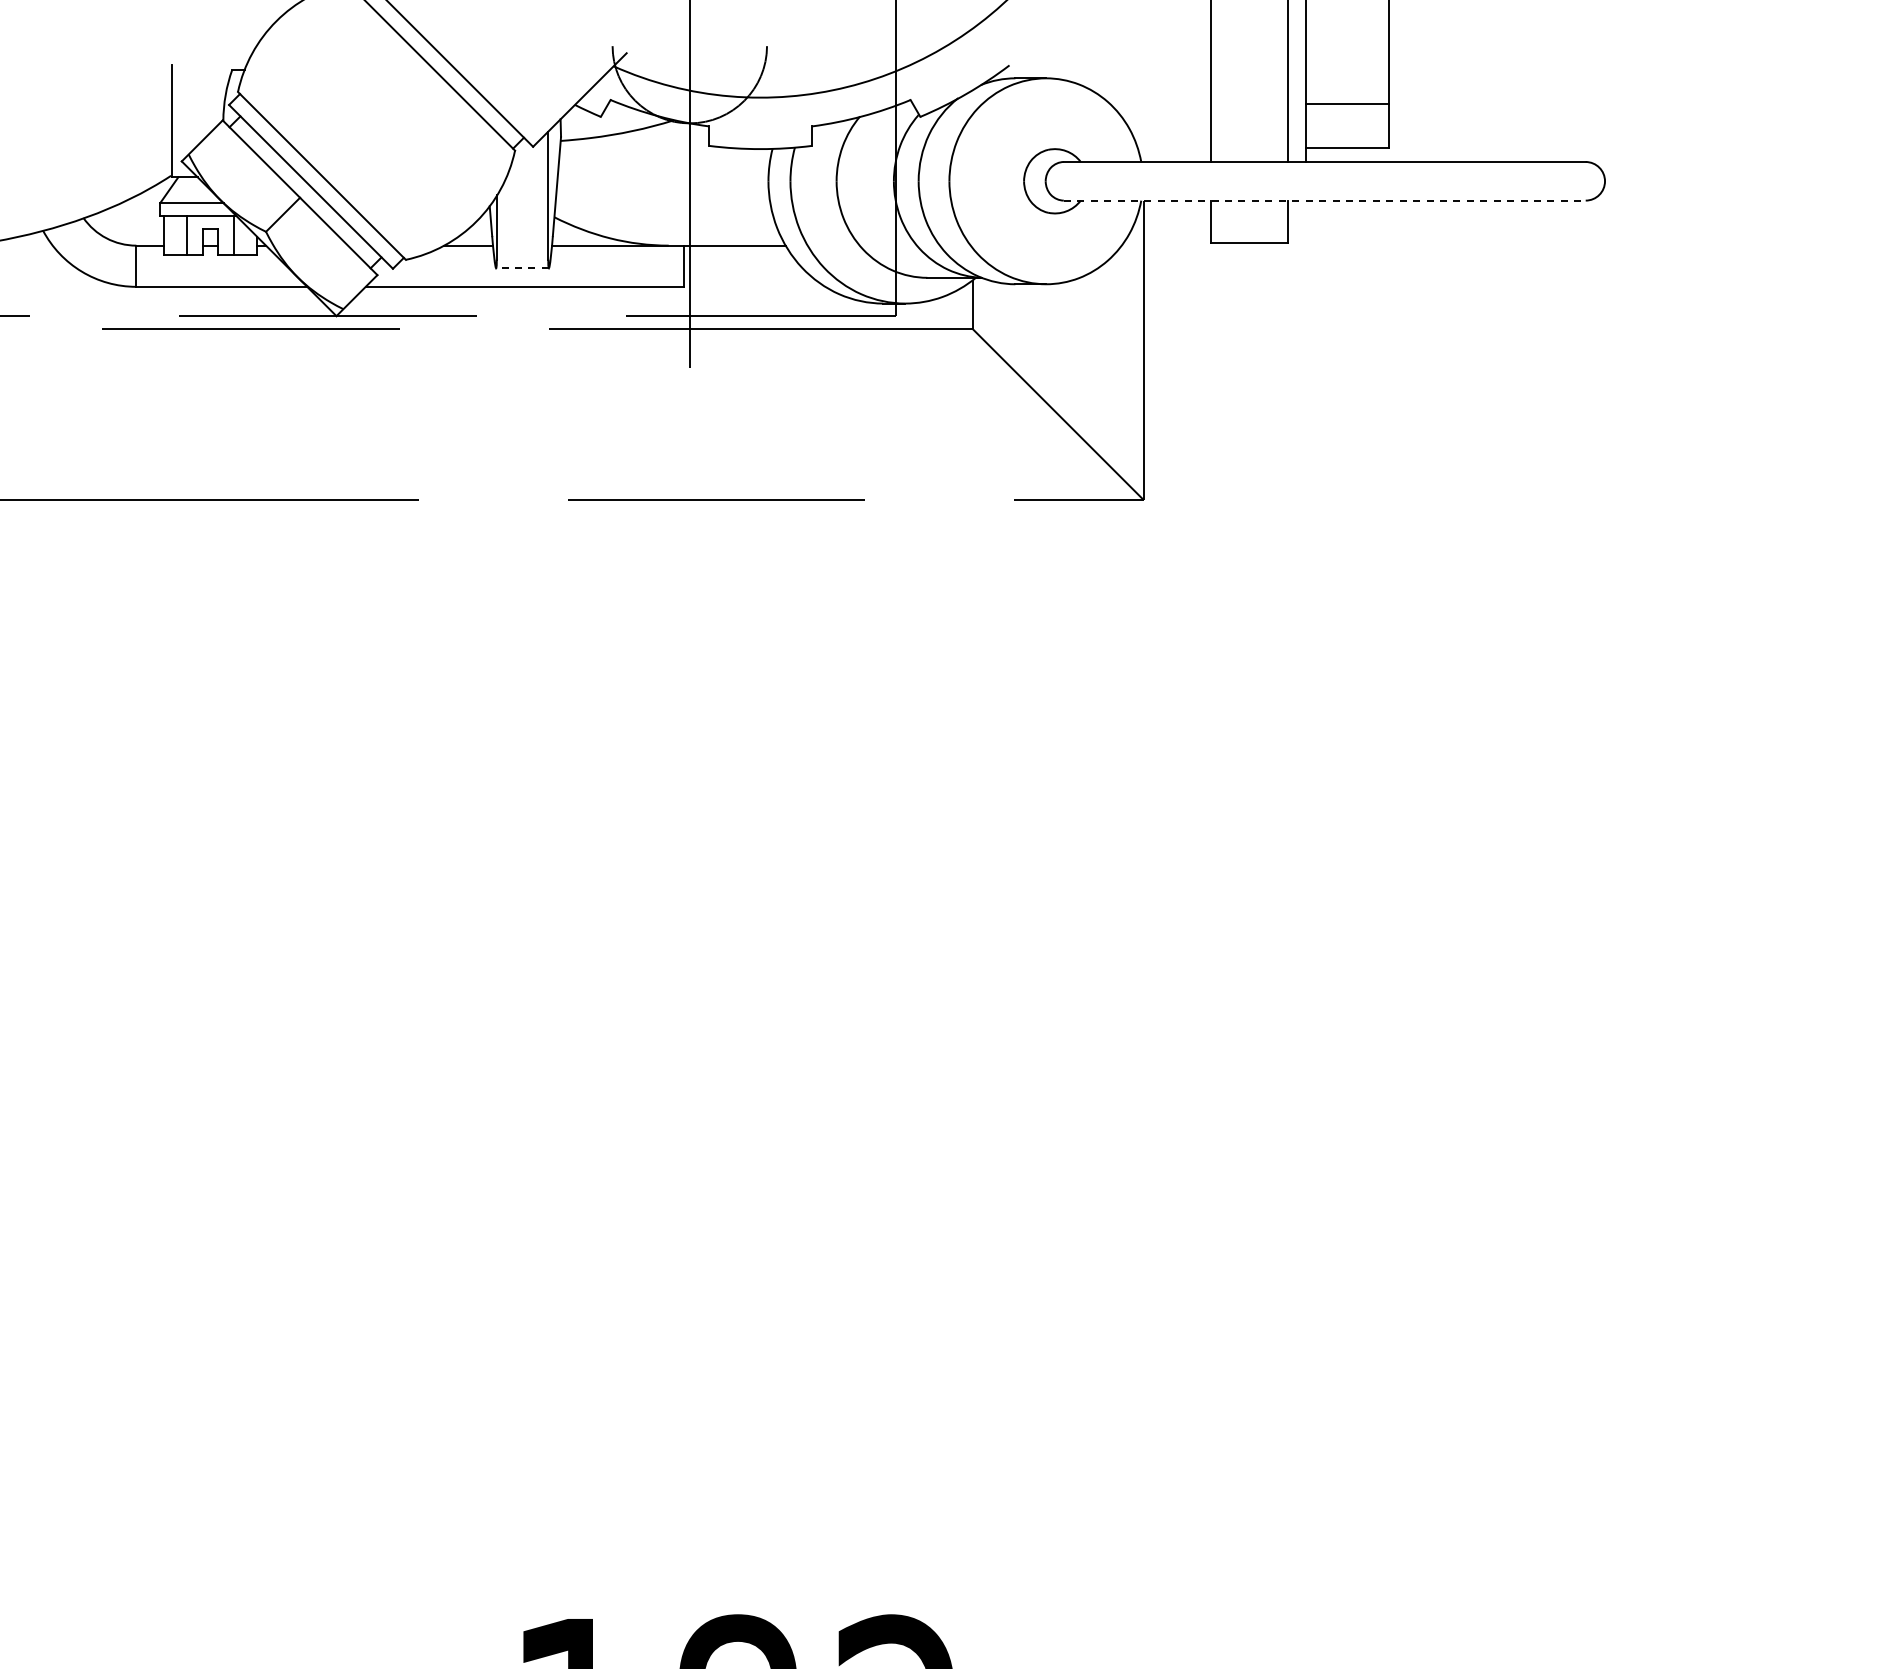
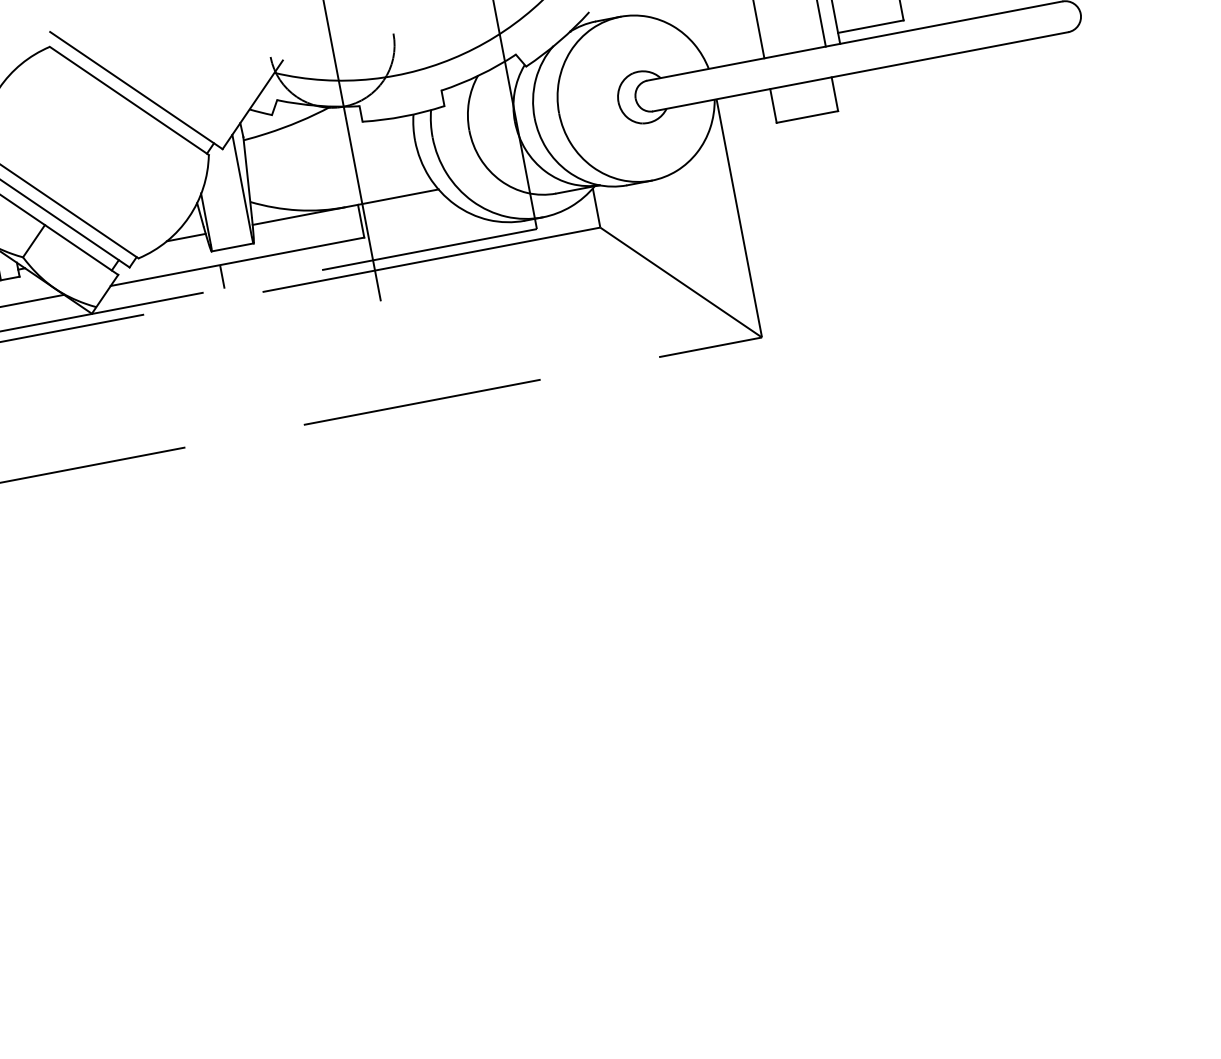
line: (1324, 200) -> (860, 71), dashed -> solid
line: (522, 268) -> (232, 247), dashed -> solid
line: (503, 301) -> (222, 276), added

